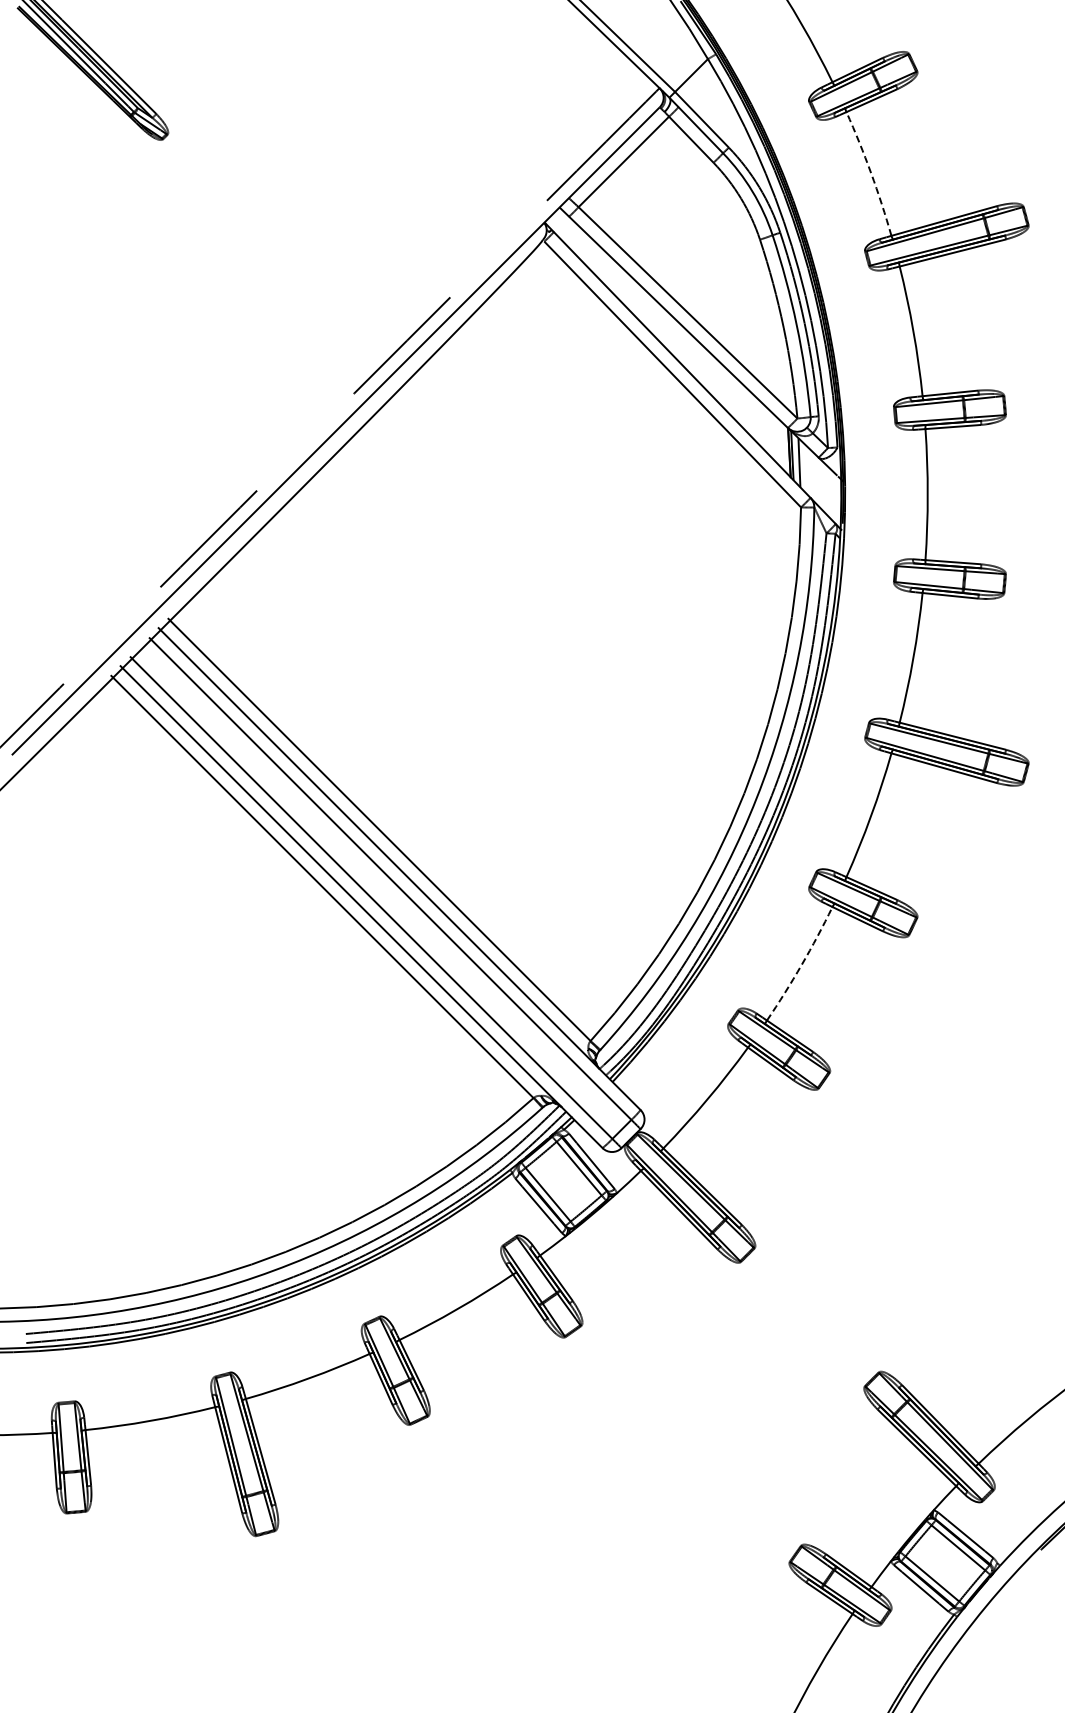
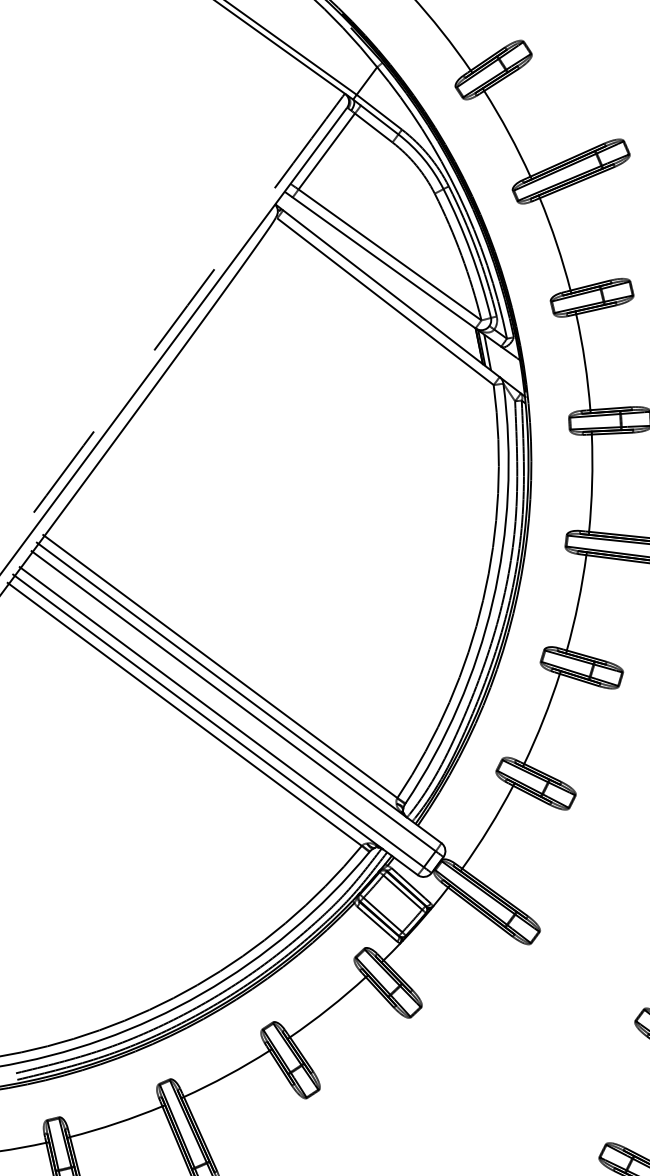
arc: (871, 173) -> (509, 133), dashed -> solid
arc: (801, 964) -> (543, 719), dashed -> solid

